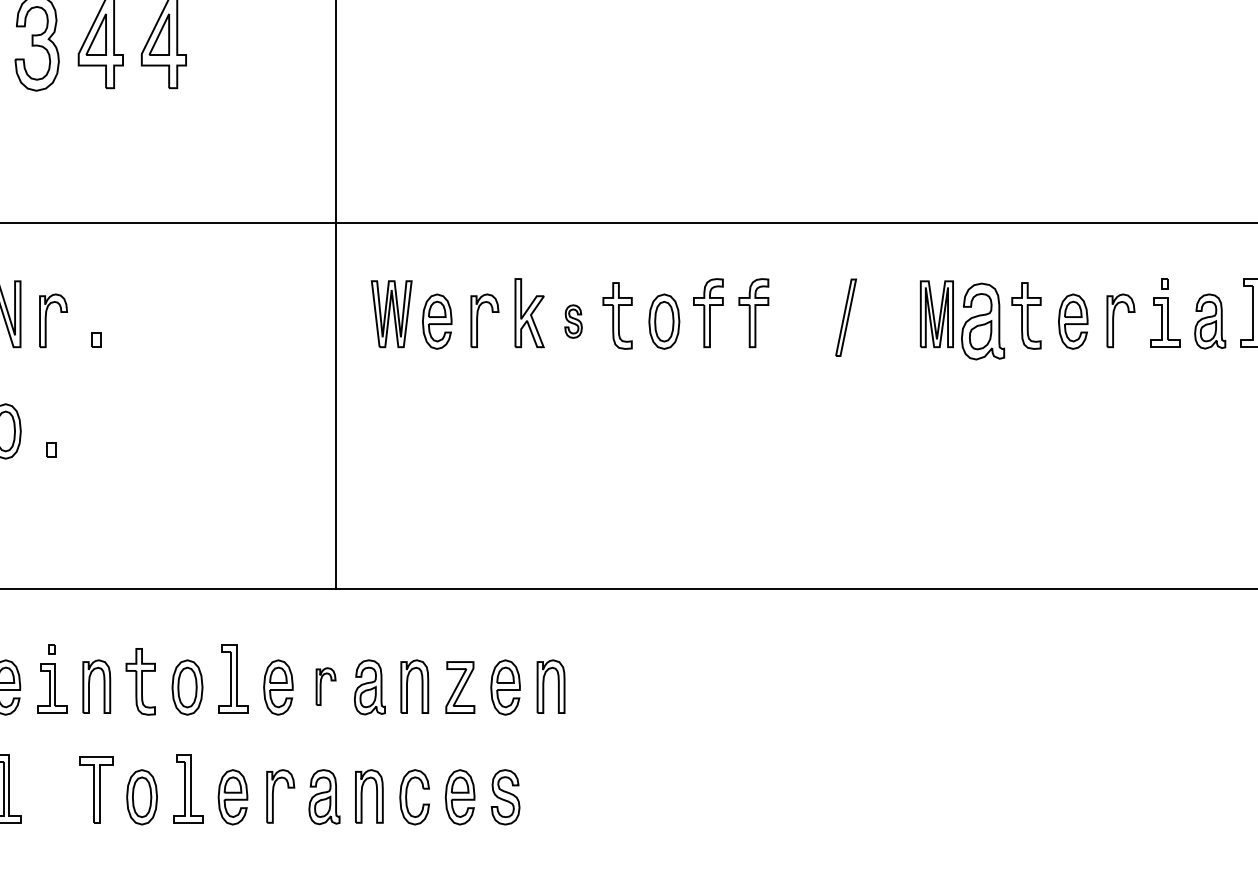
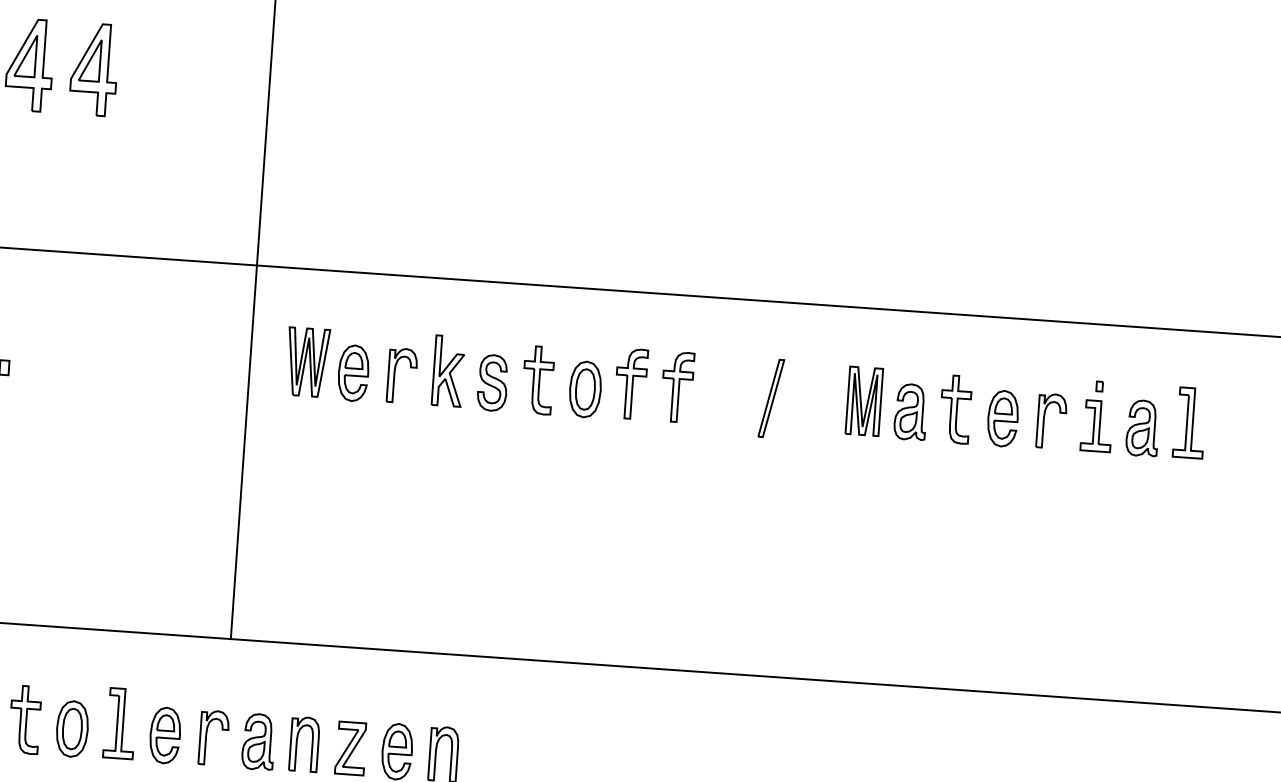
part: (573, 321) -> (492, 382), size x1.67
part: (982, 321) -> (910, 412), size x0.71
part: (325, 686) -> (213, 737), size x1.43

